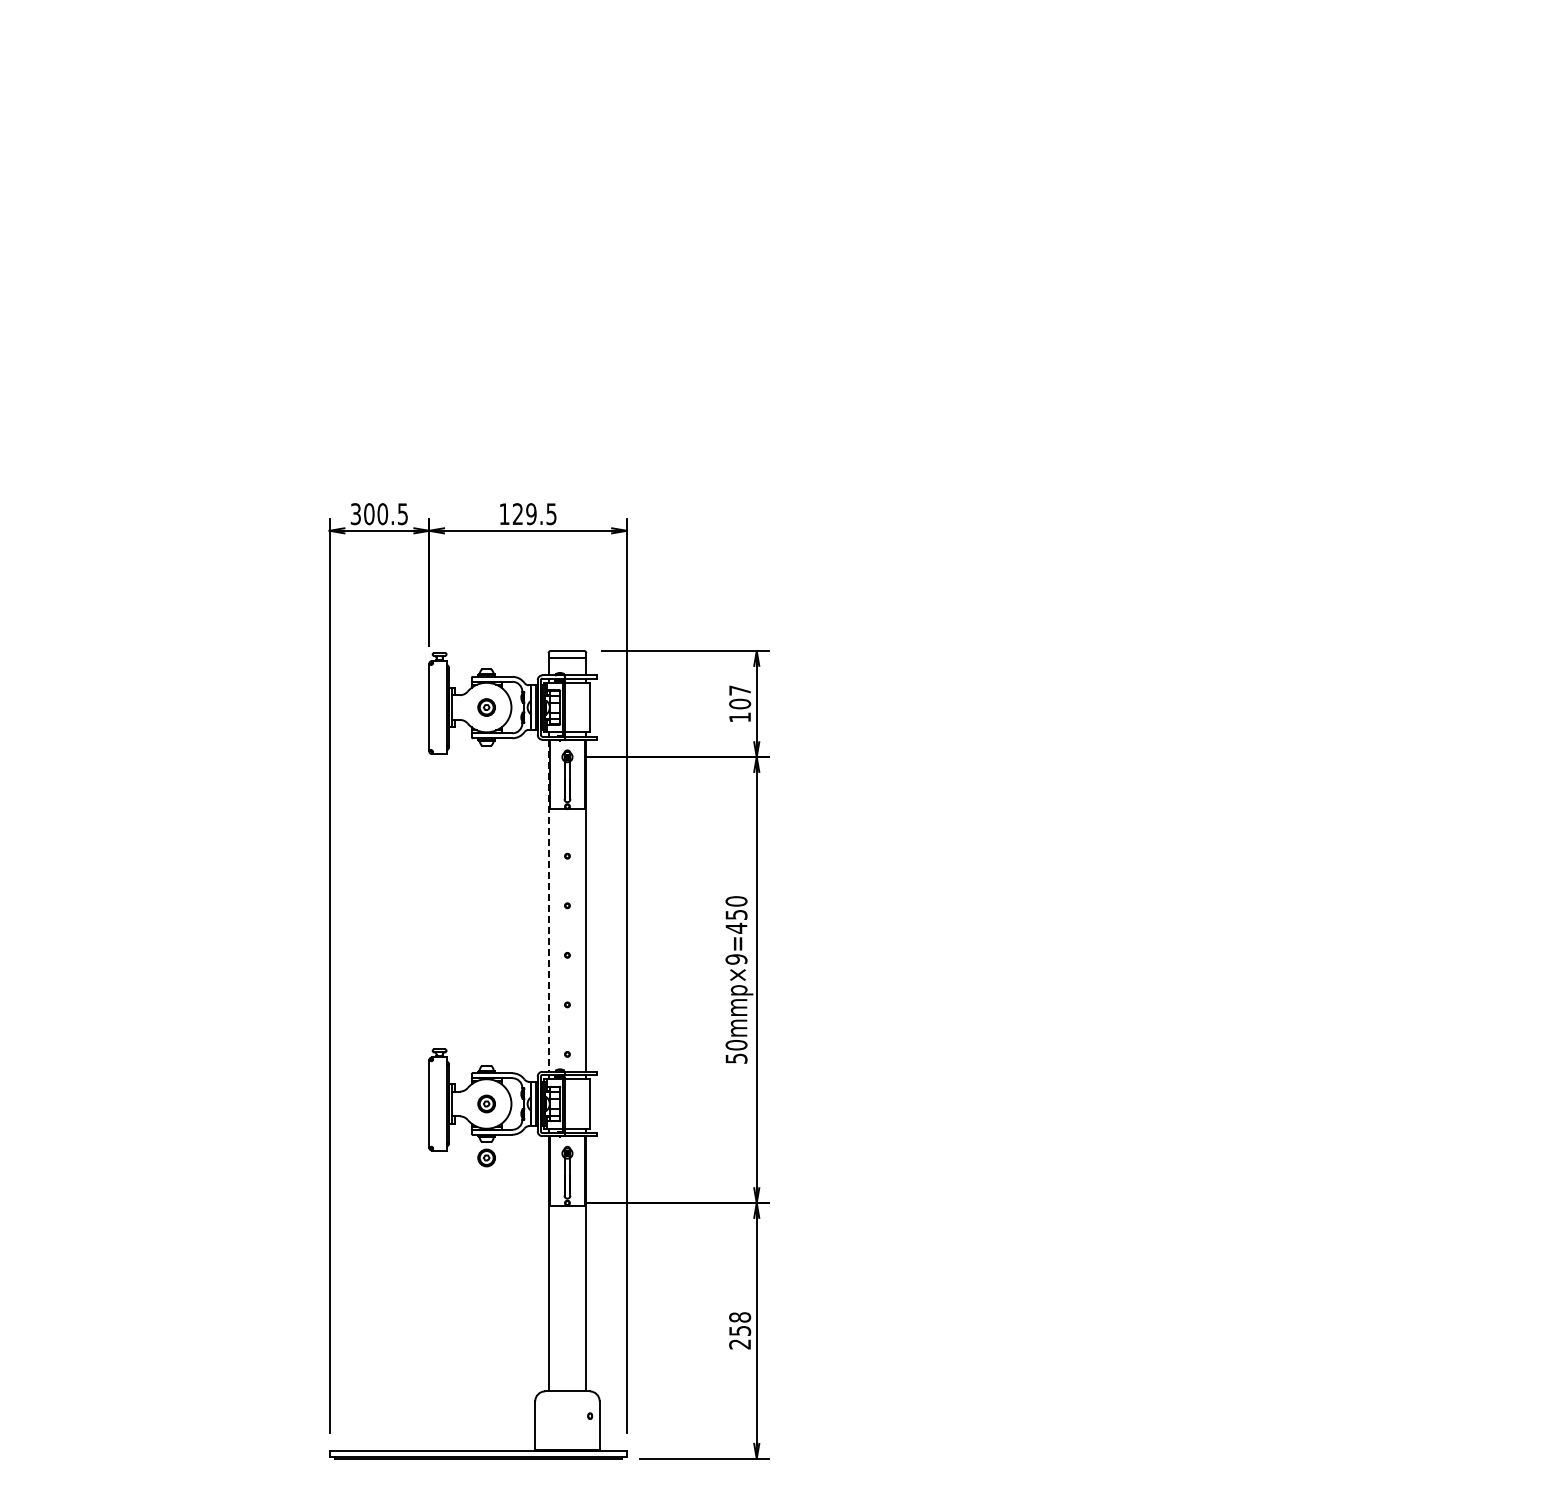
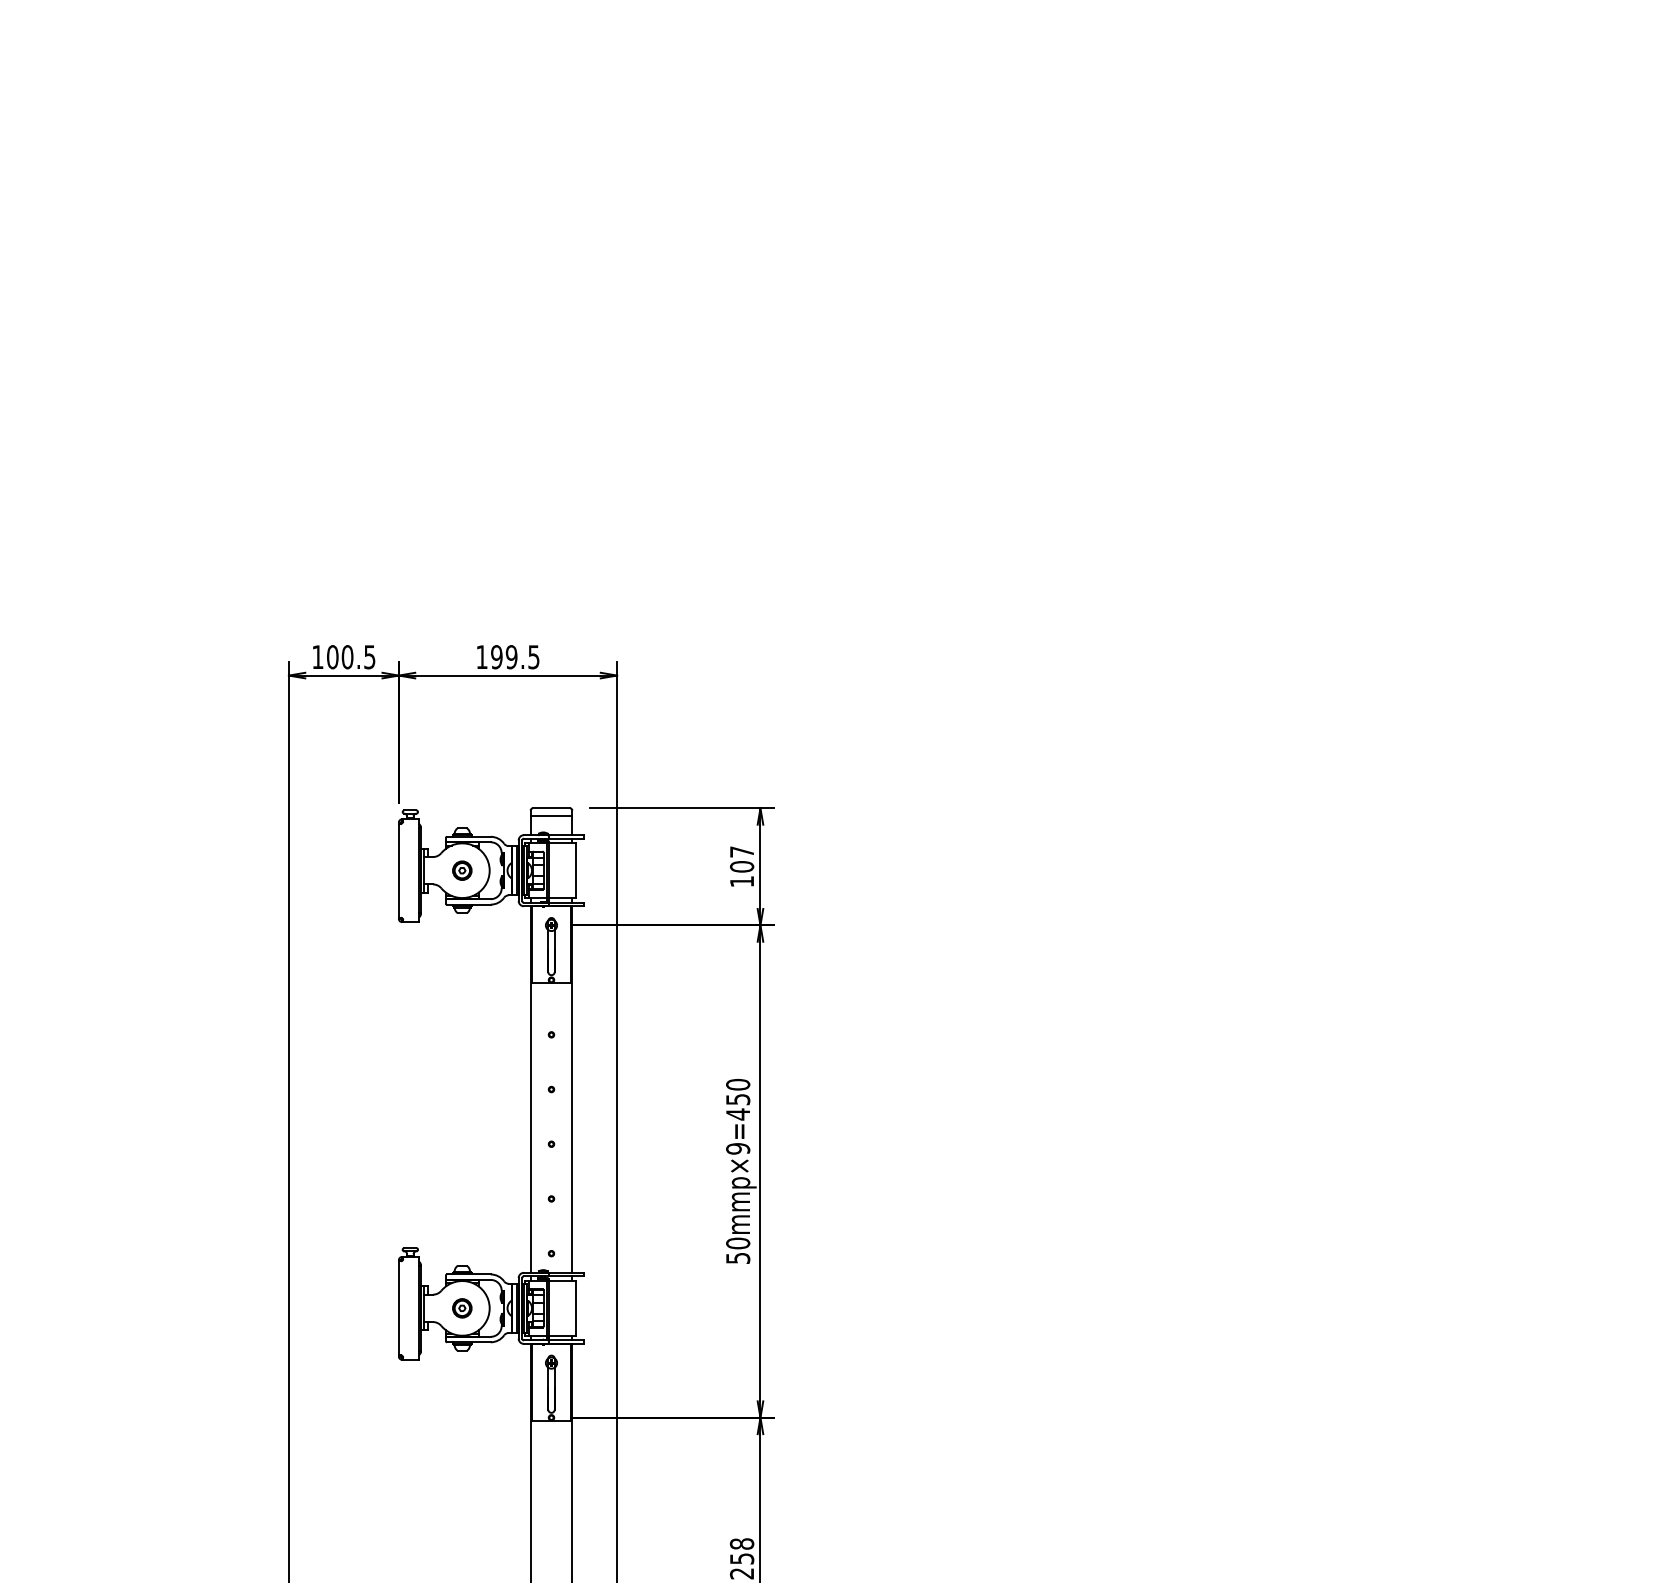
text: (355, 514) -> (317, 657), 300.5 -> 100.5
text: (517, 514) -> (496, 657), 129.5 -> 199.5
line: (548, 906) -> (530, 1090), dashed -> solid
part: (486, 1157) -> (462, 1367), removed

